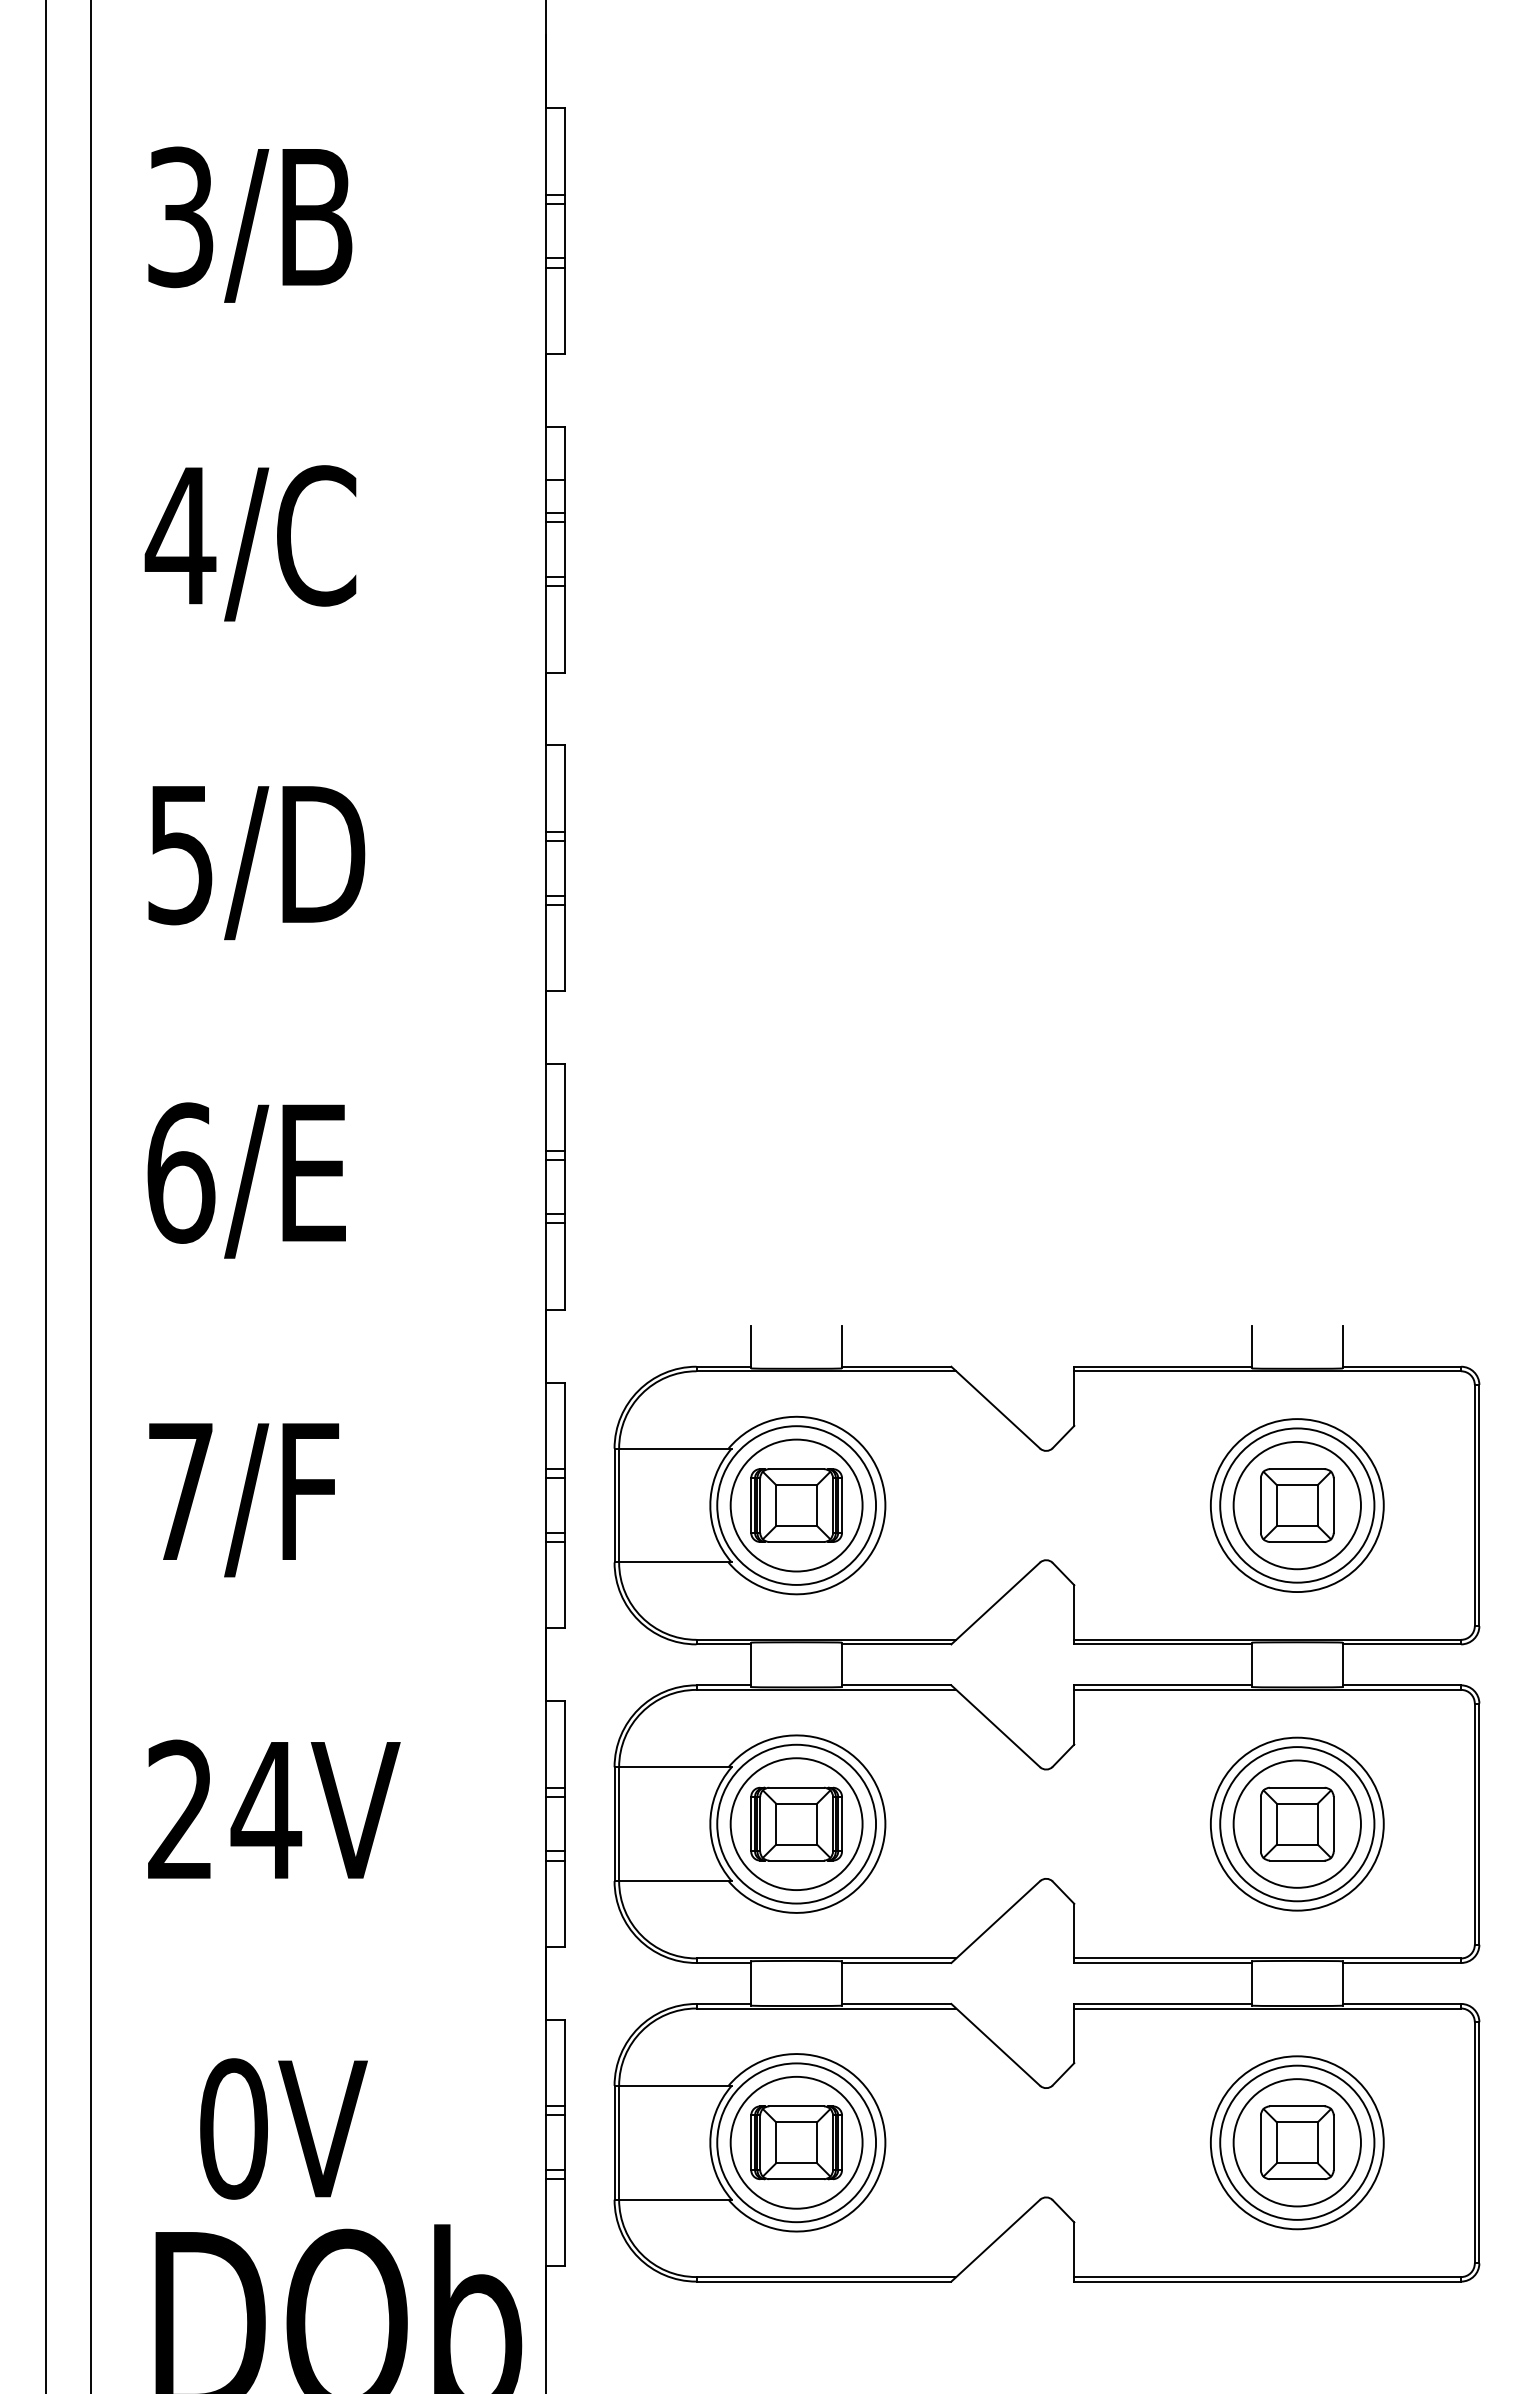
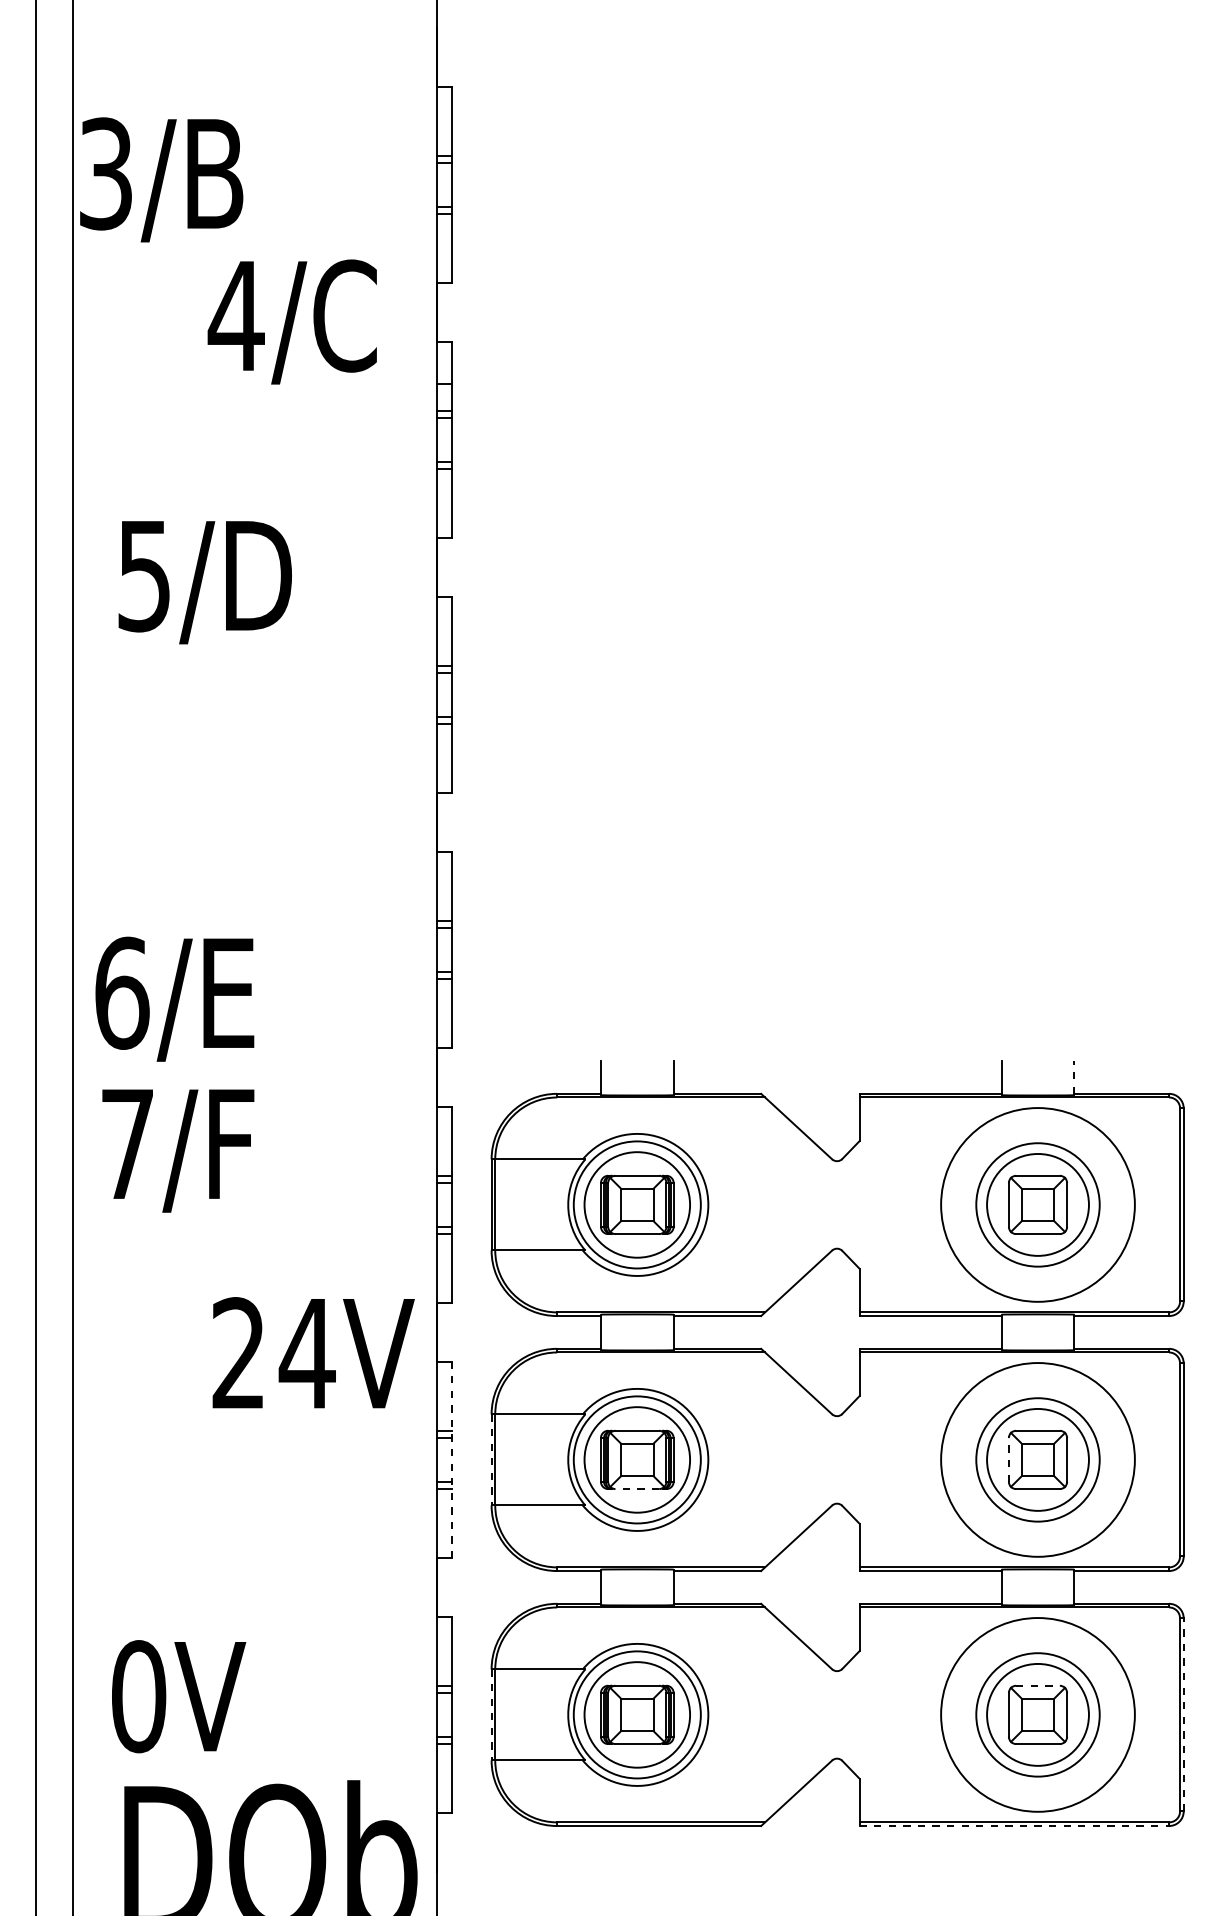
text: (250, 224) -> (161, 179), moved
text: (250, 543) -> (292, 322), moved
text: (256, 863) -> (205, 583), moved
text: (246, 1180) -> (174, 999), moved
line: (1342, 1345) -> (1074, 1076), solid -> dashed
text: (244, 1500) -> (178, 1151), moved
circle: (1296, 1505) -> (1037, 1204), size x1.4
text: (274, 1808) -> (313, 1352), moved
line: (1260, 1823) -> (1008, 1459), solid -> dashed
circle: (1296, 1823) -> (1037, 1459), size x1.4
line: (564, 1824) -> (451, 1460), solid -> dashed
line: (614, 1824) -> (491, 1460), solid -> dashed
line: (796, 1860) -> (637, 1488), solid -> dashed
line: (1297, 2106) -> (1038, 1685), solid -> dashed
text: (283, 2128) -> (178, 1696), moved
line: (614, 2142) -> (491, 1714), solid -> dashed
circle: (1296, 2142) -> (1037, 1714), size x1.4
line: (1479, 2142) -> (1183, 1714), solid -> dashed
line: (1268, 2281) -> (1014, 1825), solid -> dashed

